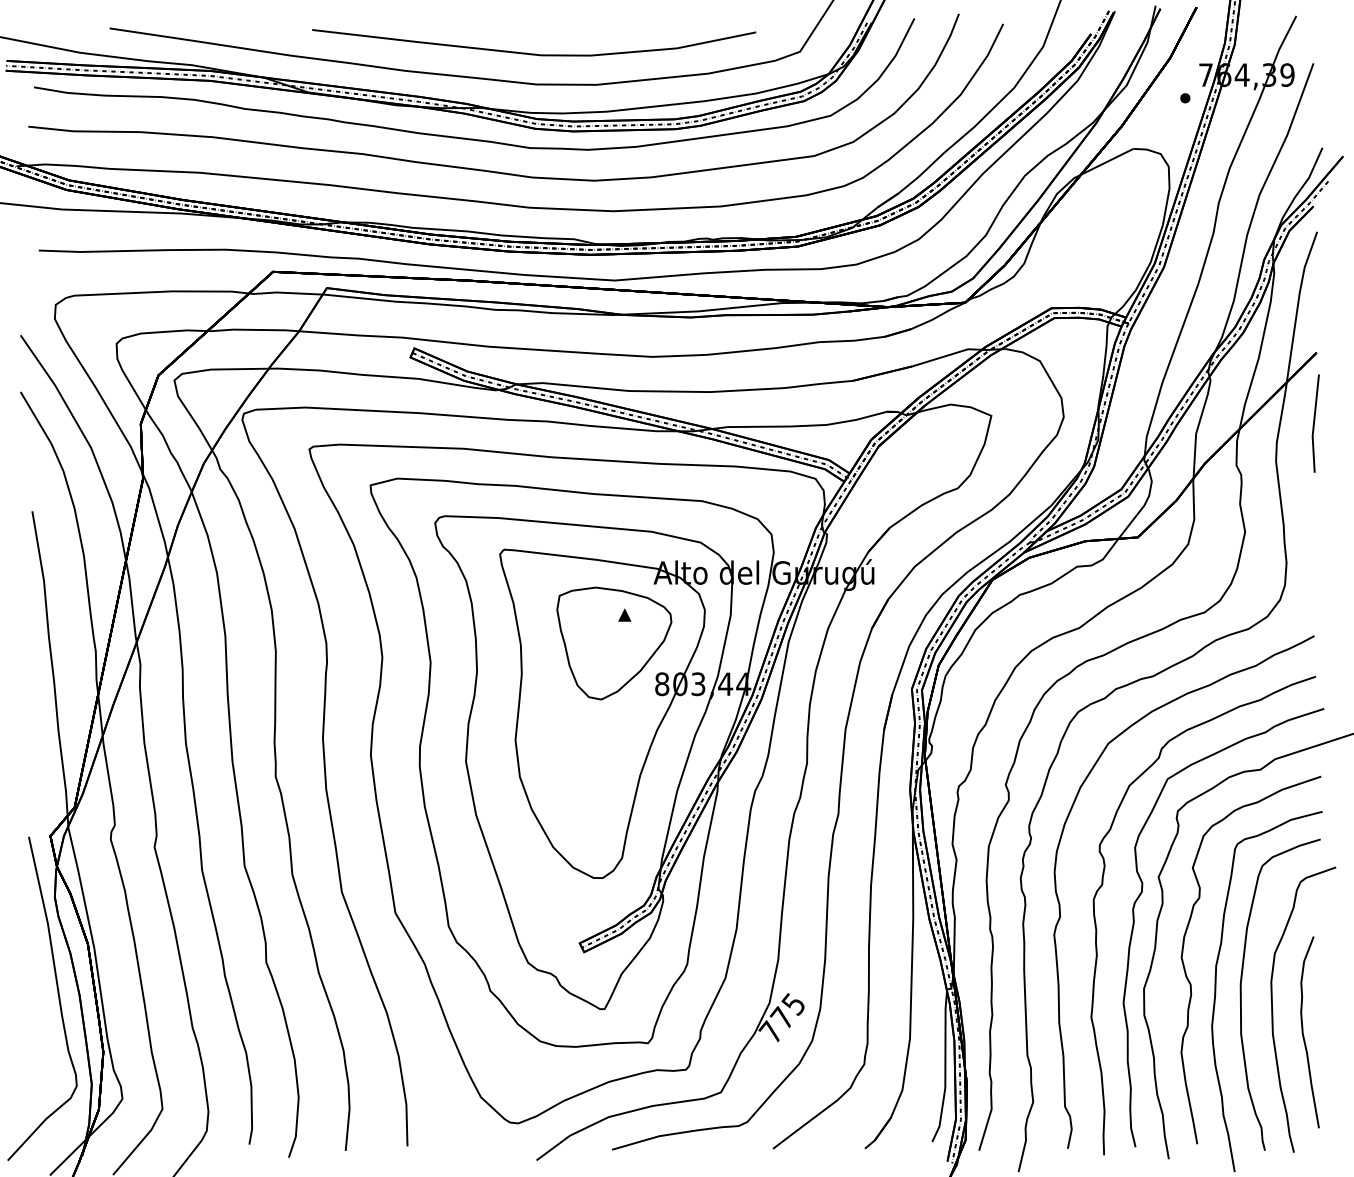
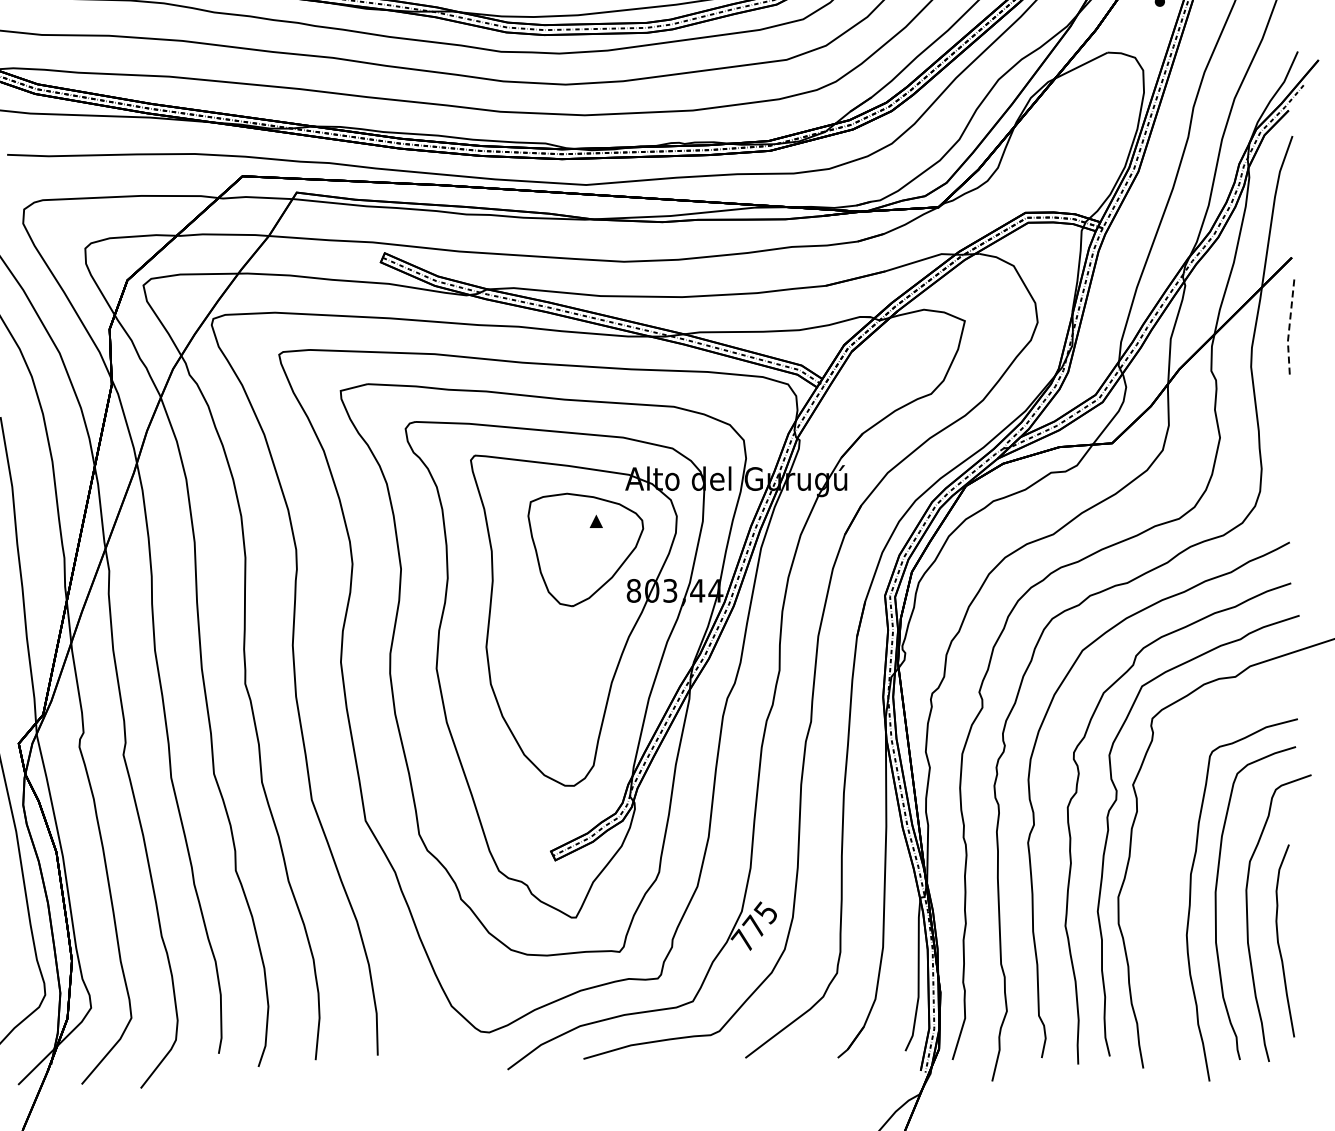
line: (1313, 424) -> (1288, 329), solid -> dashed
curve: (1191, 983) -> (1166, 891), removed

